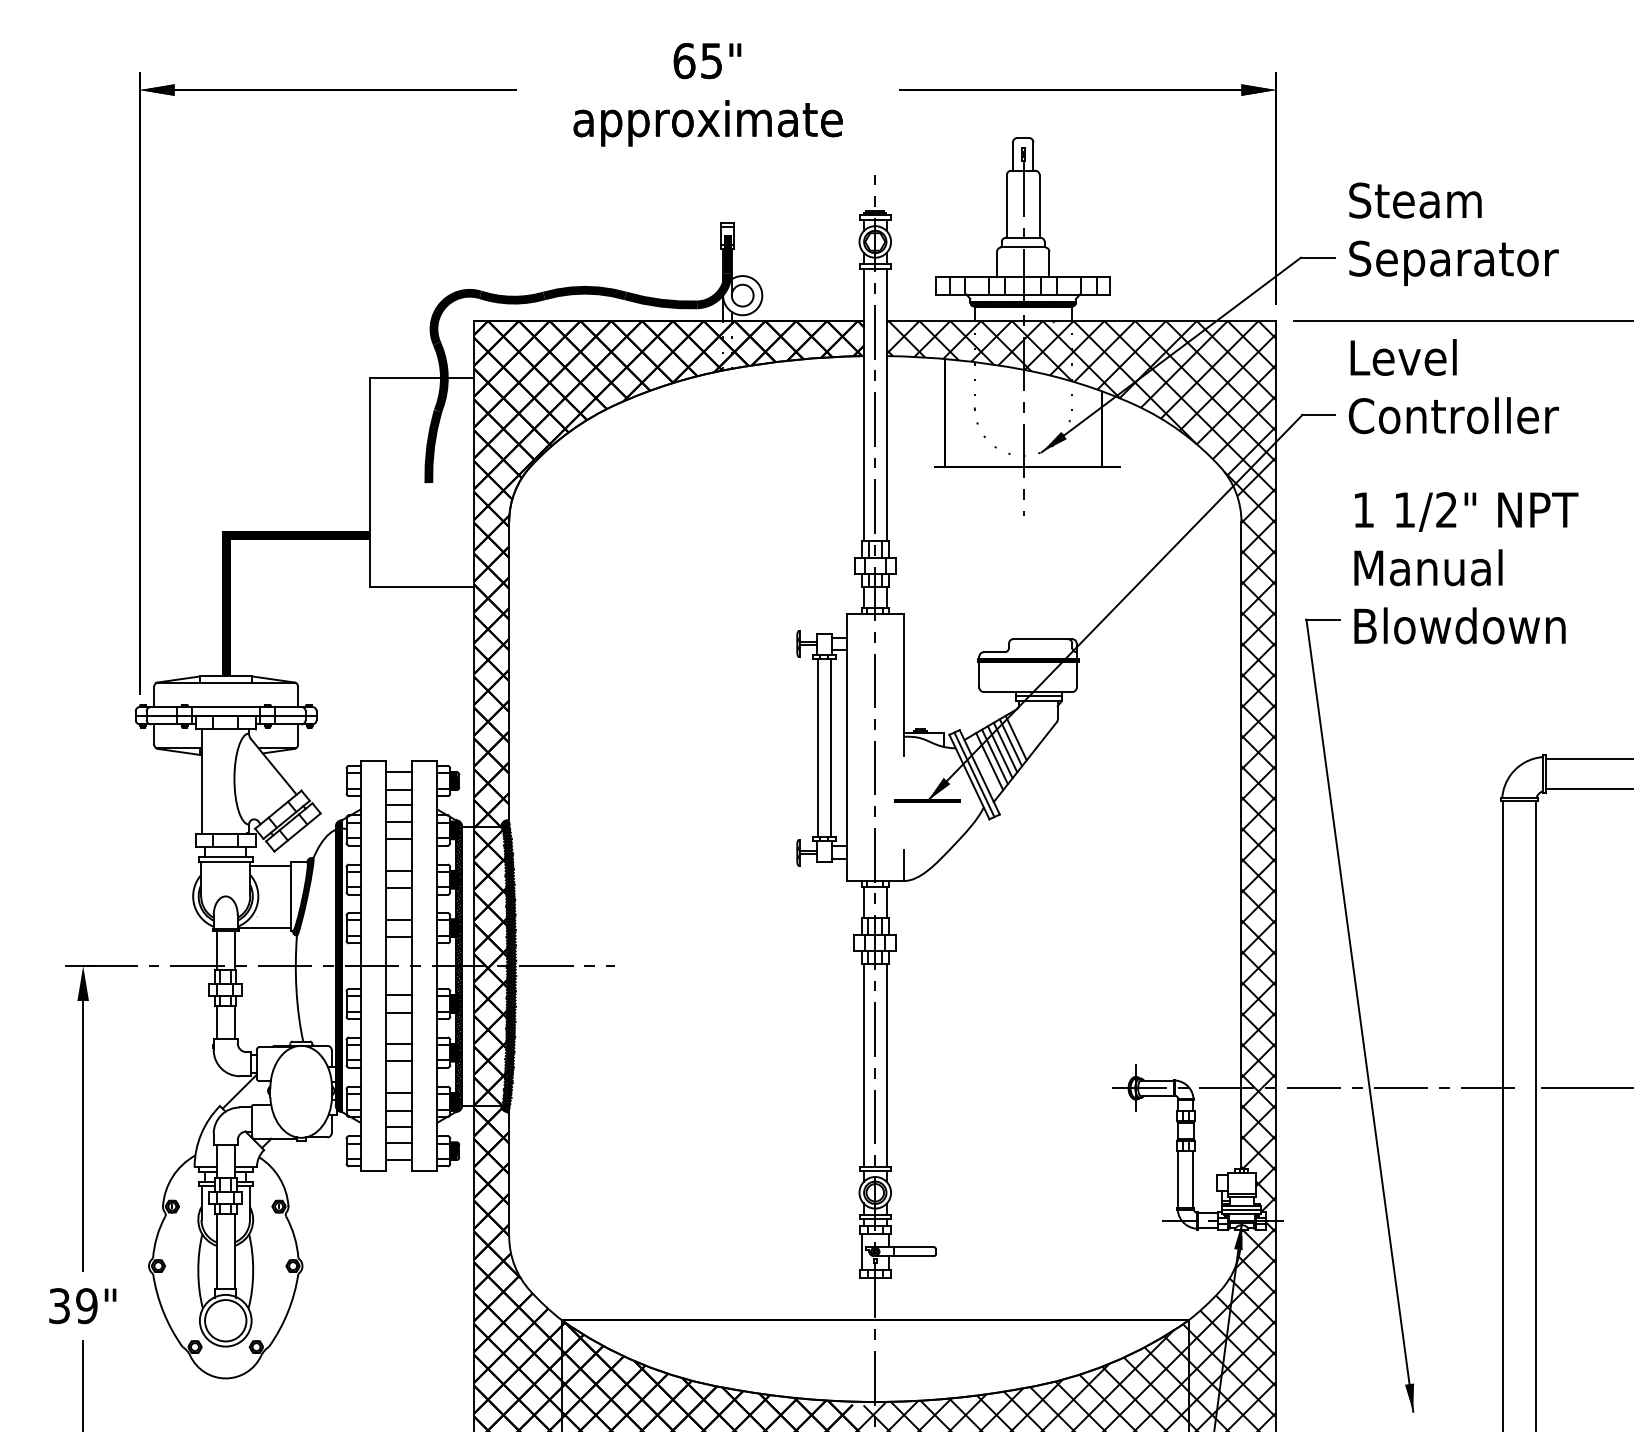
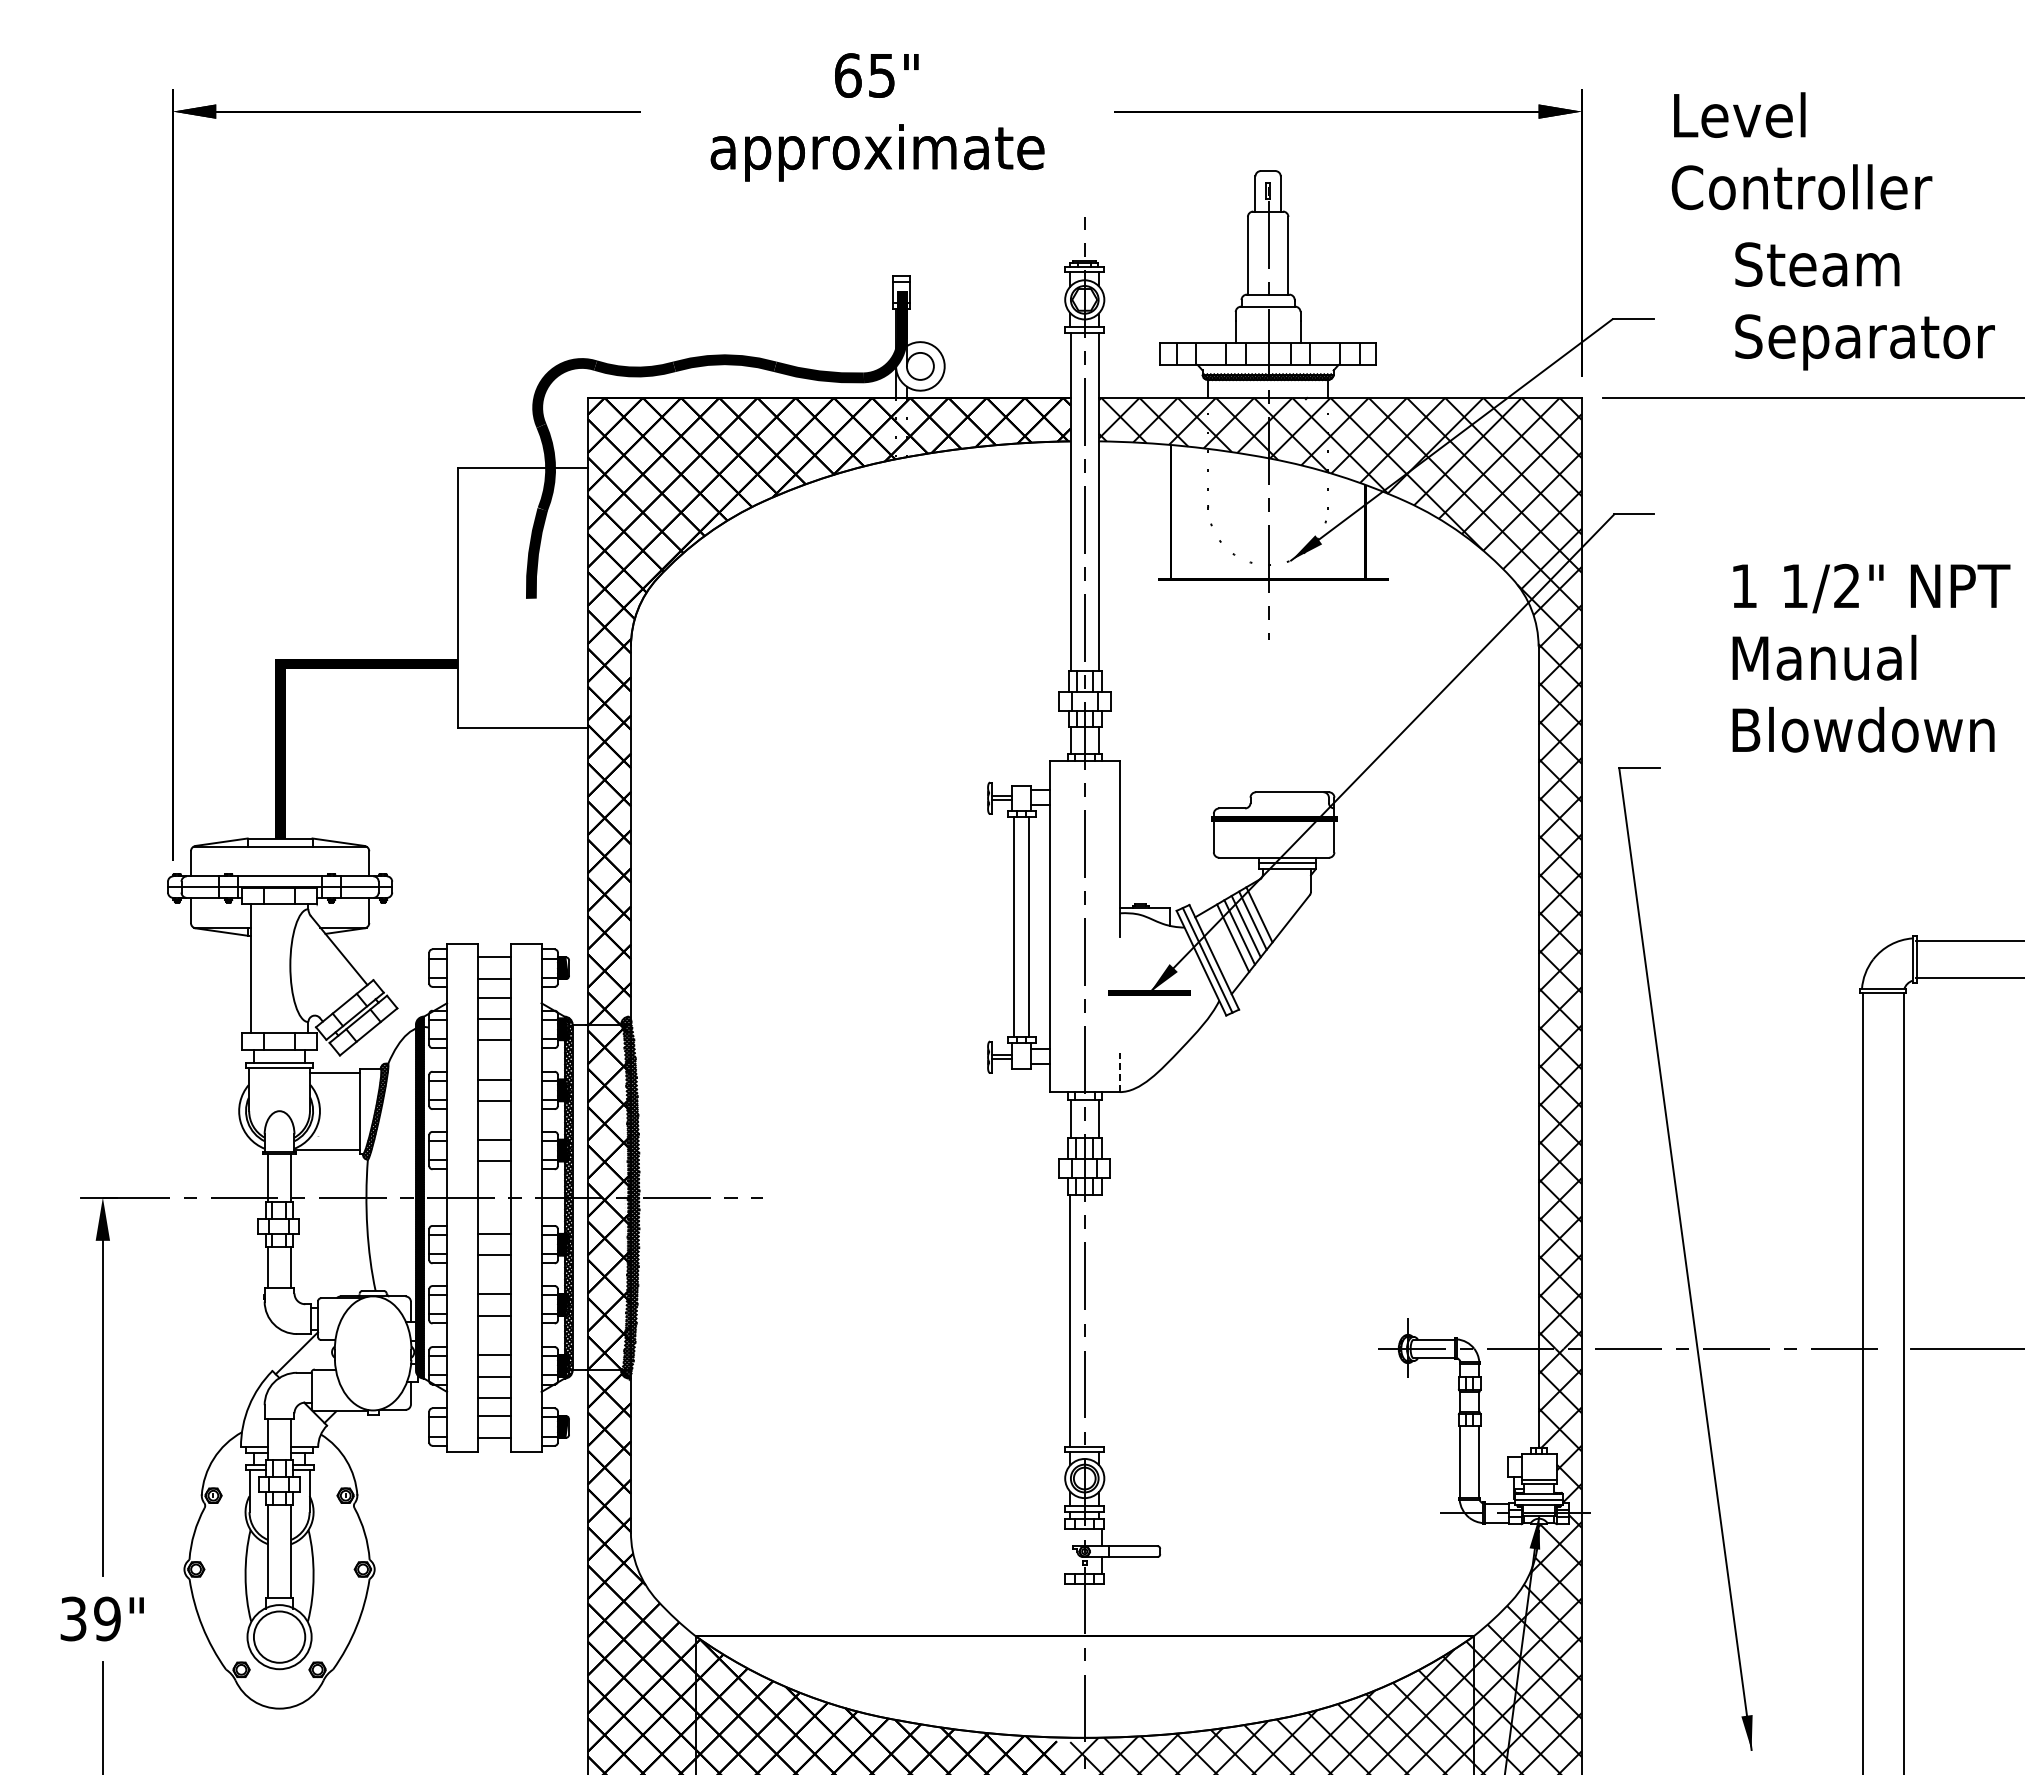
text: (1453, 234) -> (1864, 306), moved
text: (1453, 386) -> (1801, 151), moved
text: (1466, 567) -> (1871, 657), moved
line: (989, 761) -> (1226, 943), removed
line: (903, 865) -> (1119, 1072), solid -> dashed
line: (886, 1065) -> (1098, 1320), removed
line: (862, 1251) -> (1068, 1551), removed

